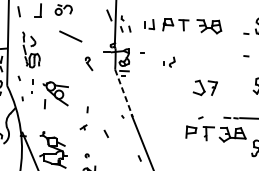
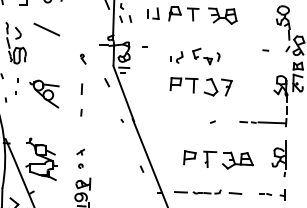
line: (246, 33) -> (265, 24), removed
line: (70, 36) -> (46, 29), moved
part: (195, 61) -> (206, 56), added
part: (89, 63) -> (83, 58), size x0.62
part: (175, 86) -> (183, 85), added
line: (123, 93) -> (123, 93), dashed -> solid
line: (44, 103) -> (81, 88), moved
part: (83, 126) -> (80, 151), moved
line: (106, 133) -> (107, 82), moved
part: (215, 133) -> (218, 159), moved

